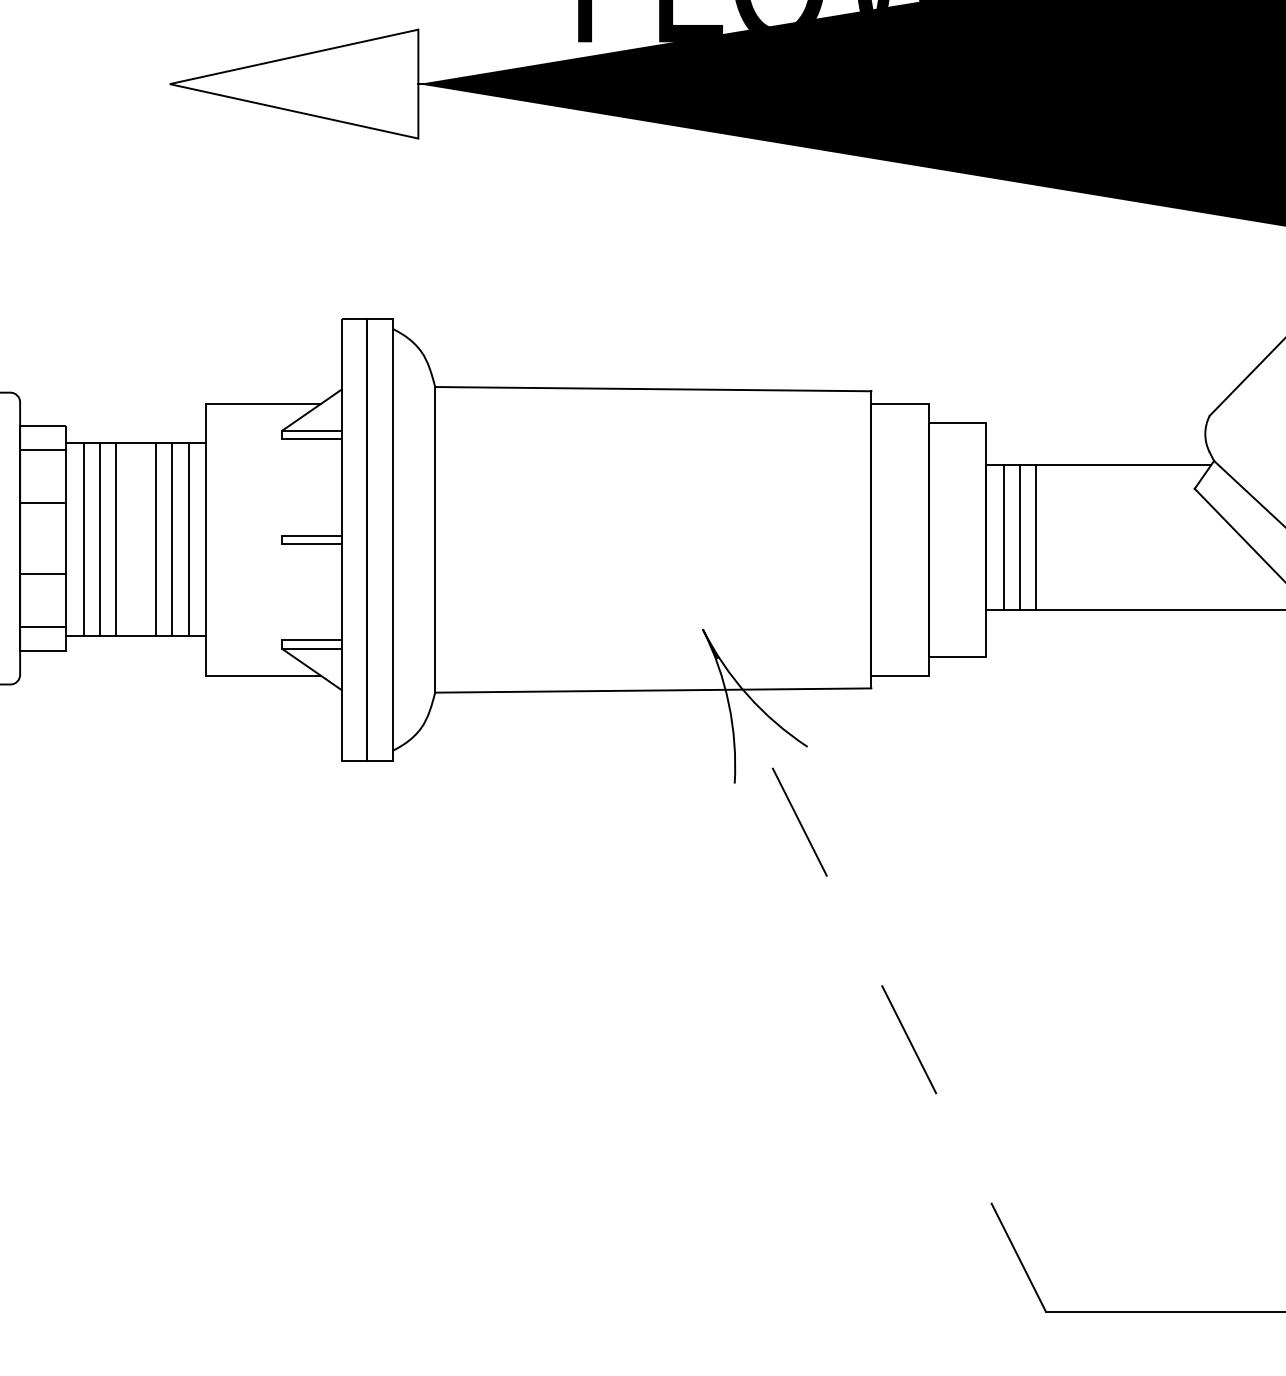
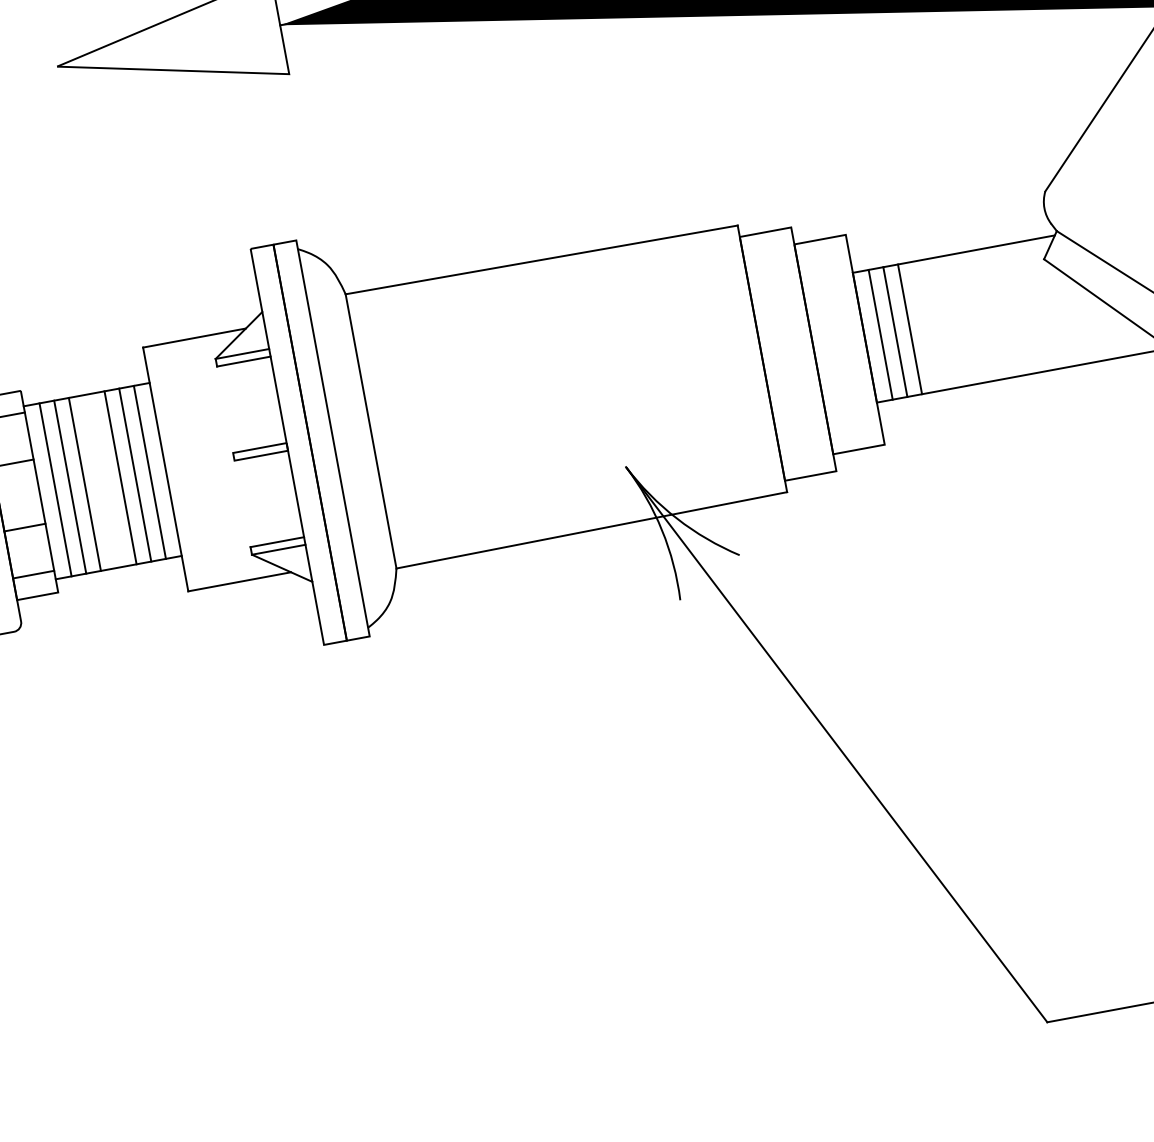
line: (874, 970) -> (836, 744), dashed -> solid

